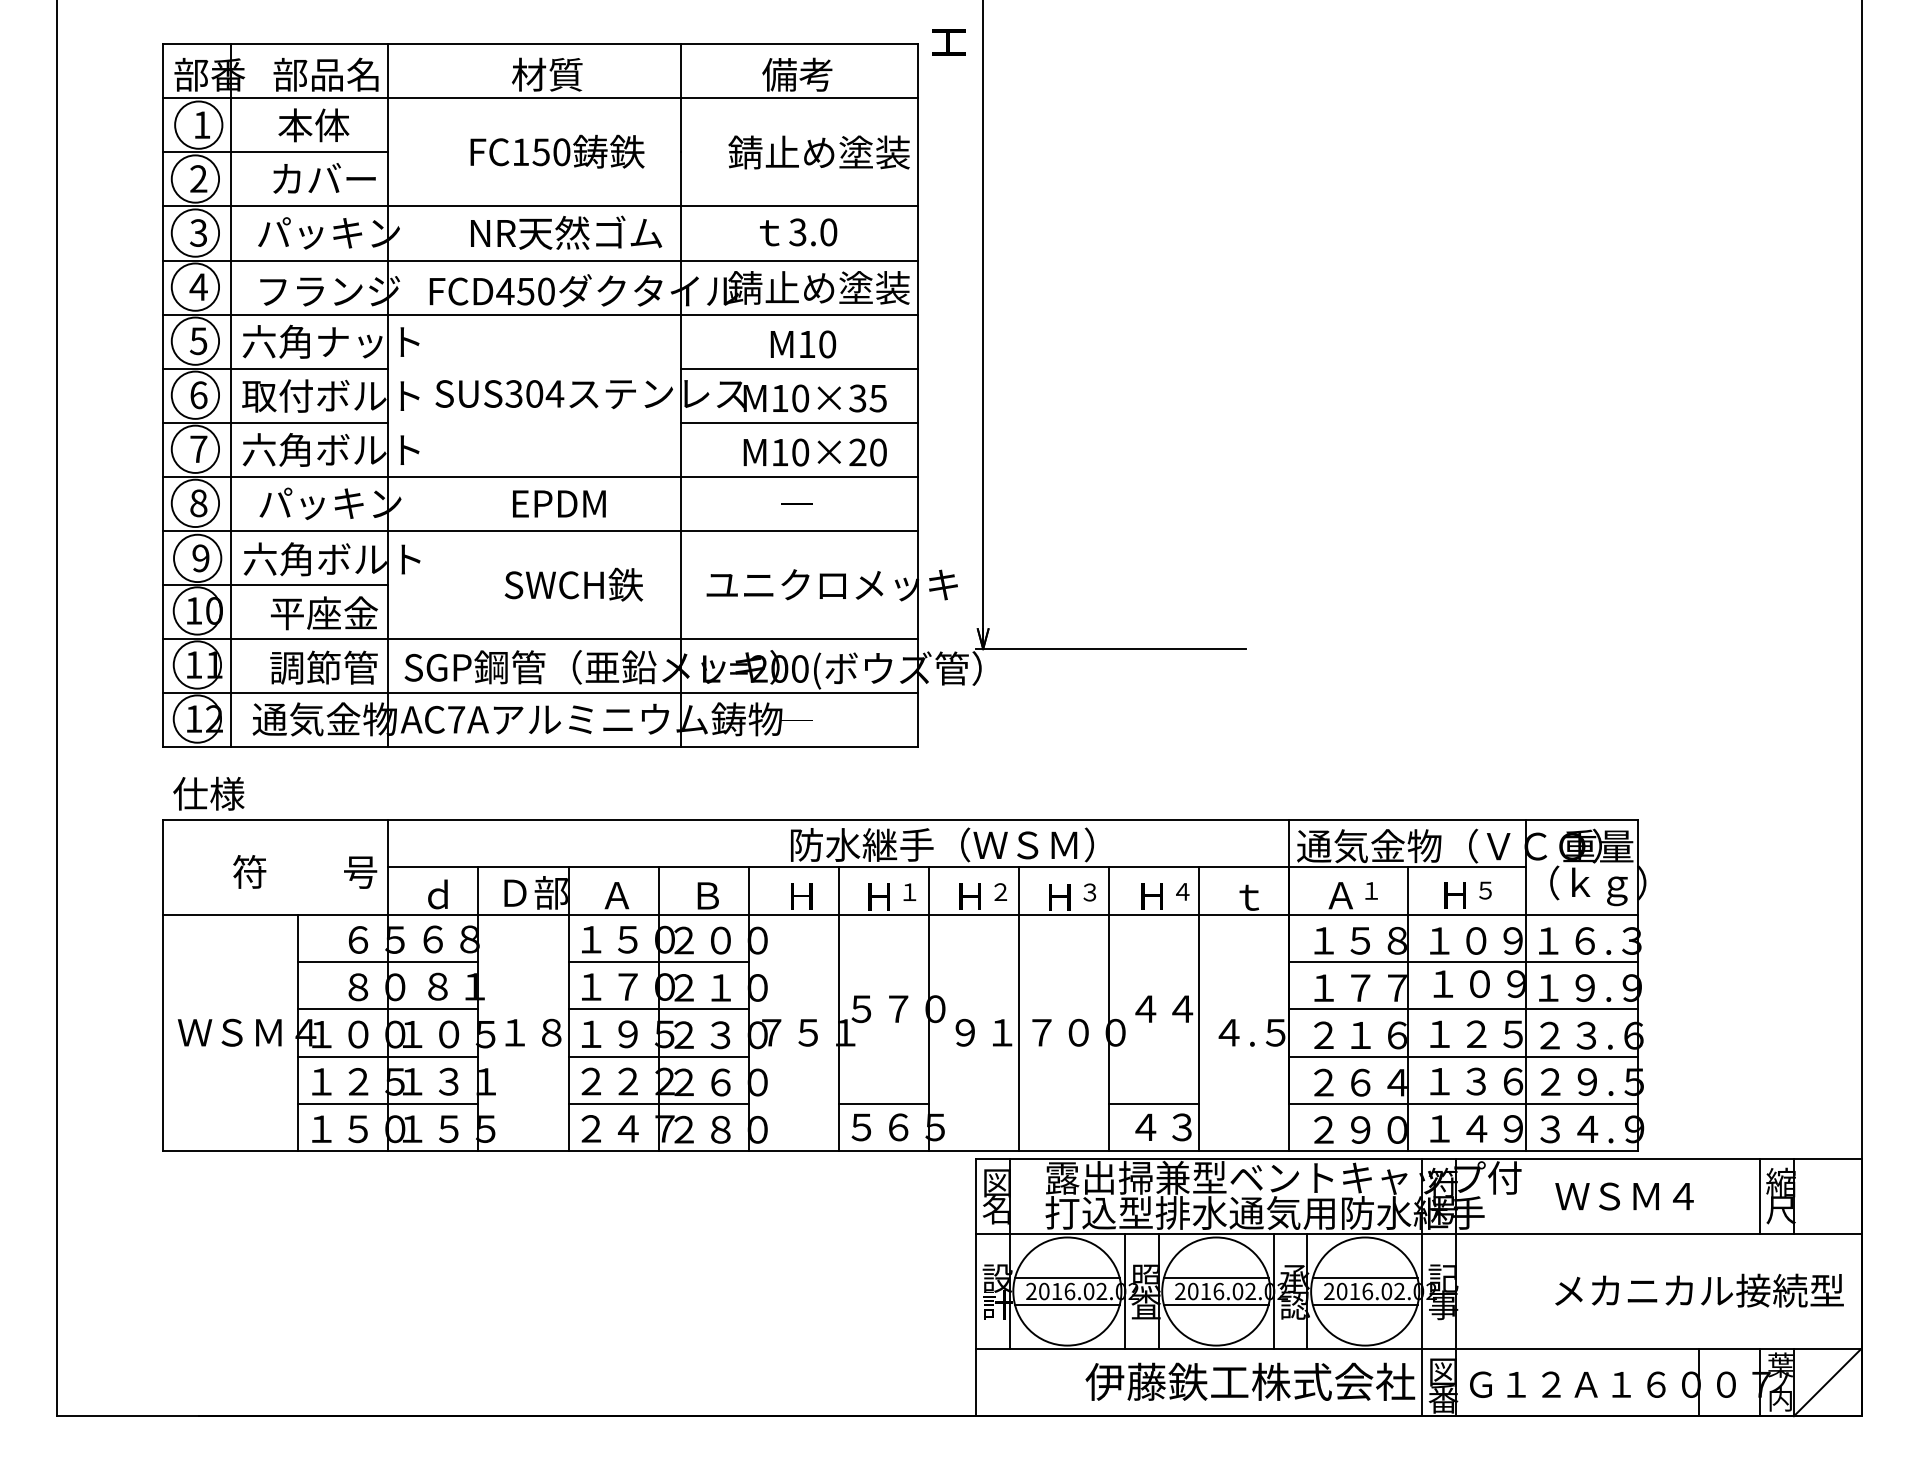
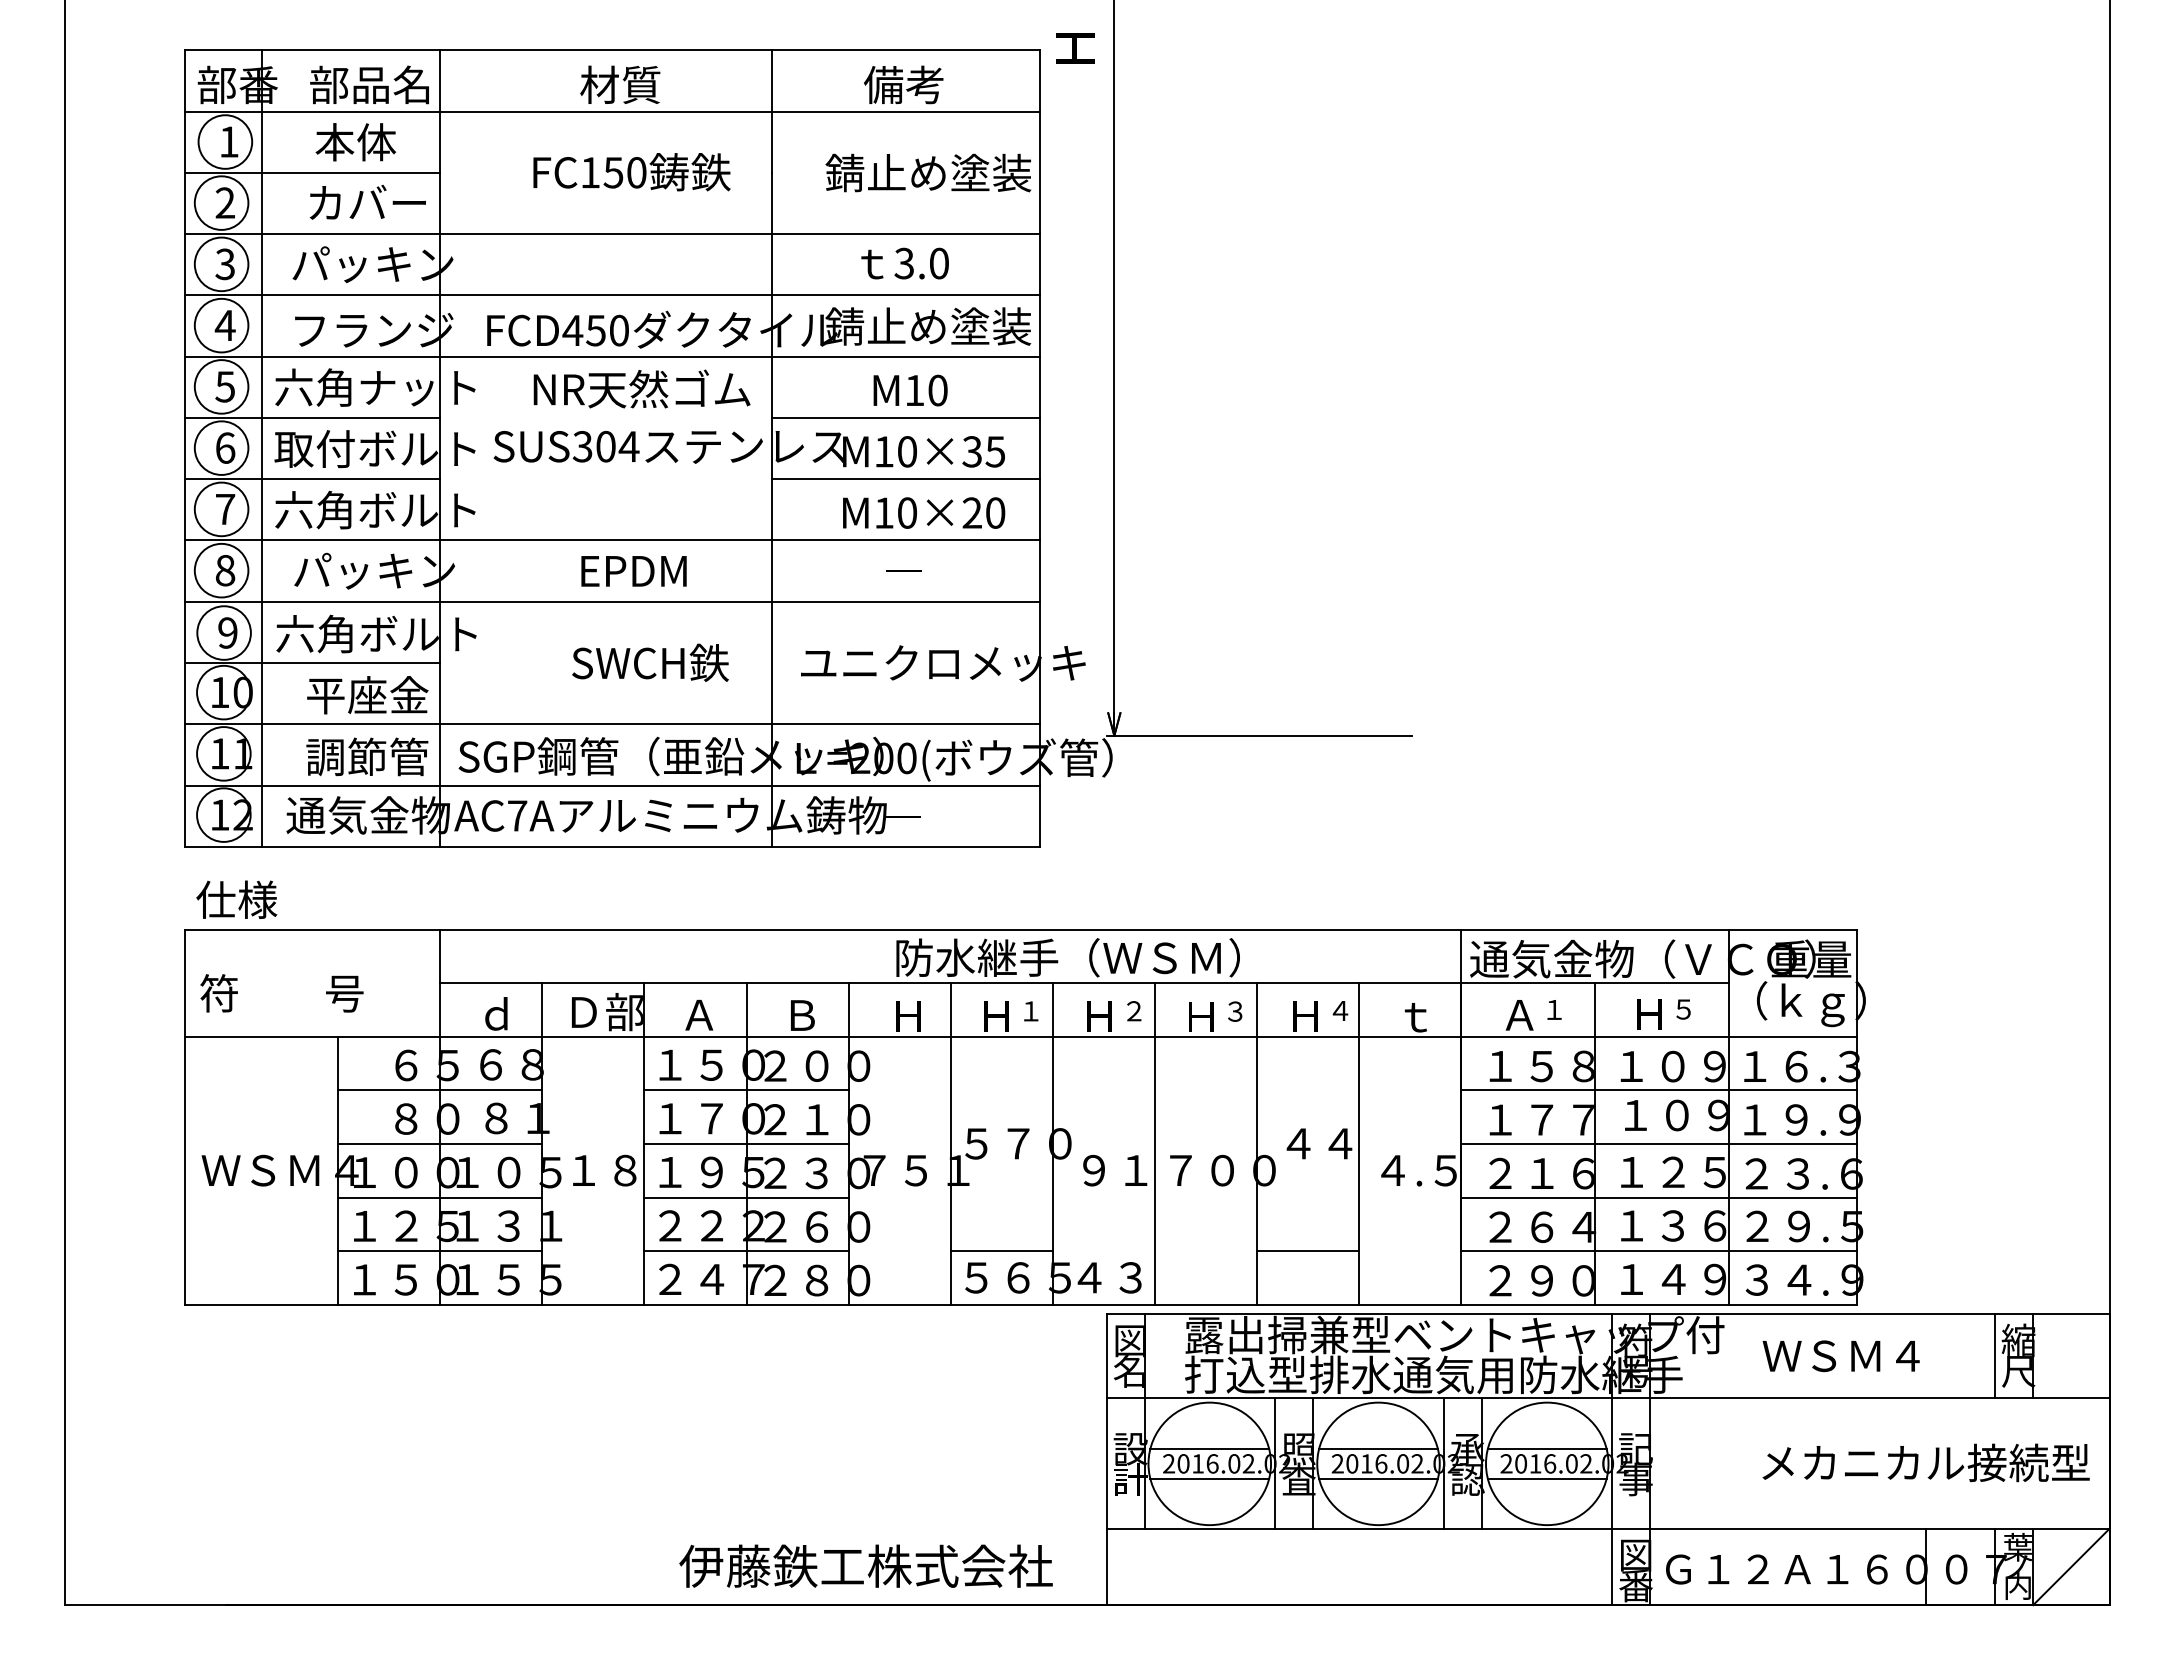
text: (565, 232) -> (641, 388), moved
text: (304, 872) -> (281, 993), moved
text: (1163, 1127) -> (1109, 1277), moved
text: (1249, 1381) -> (865, 1565), moved

